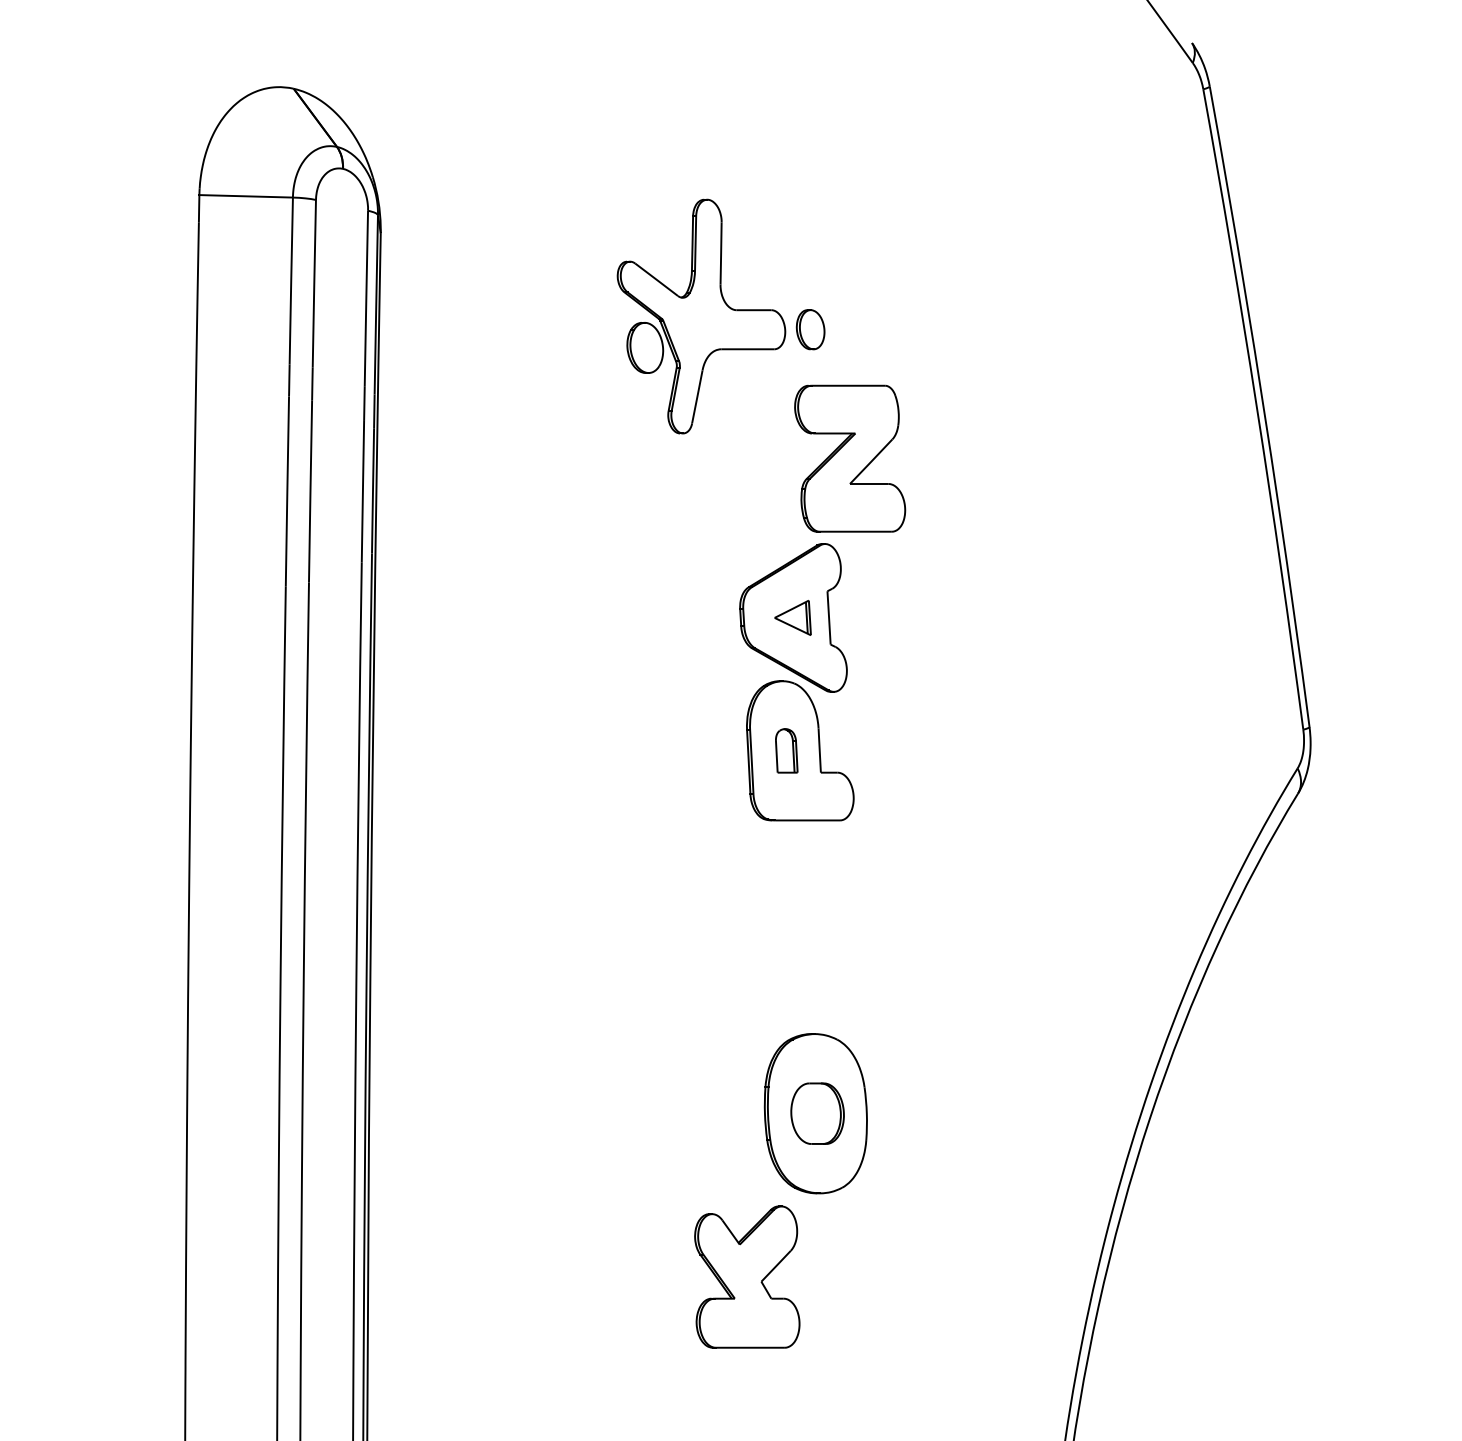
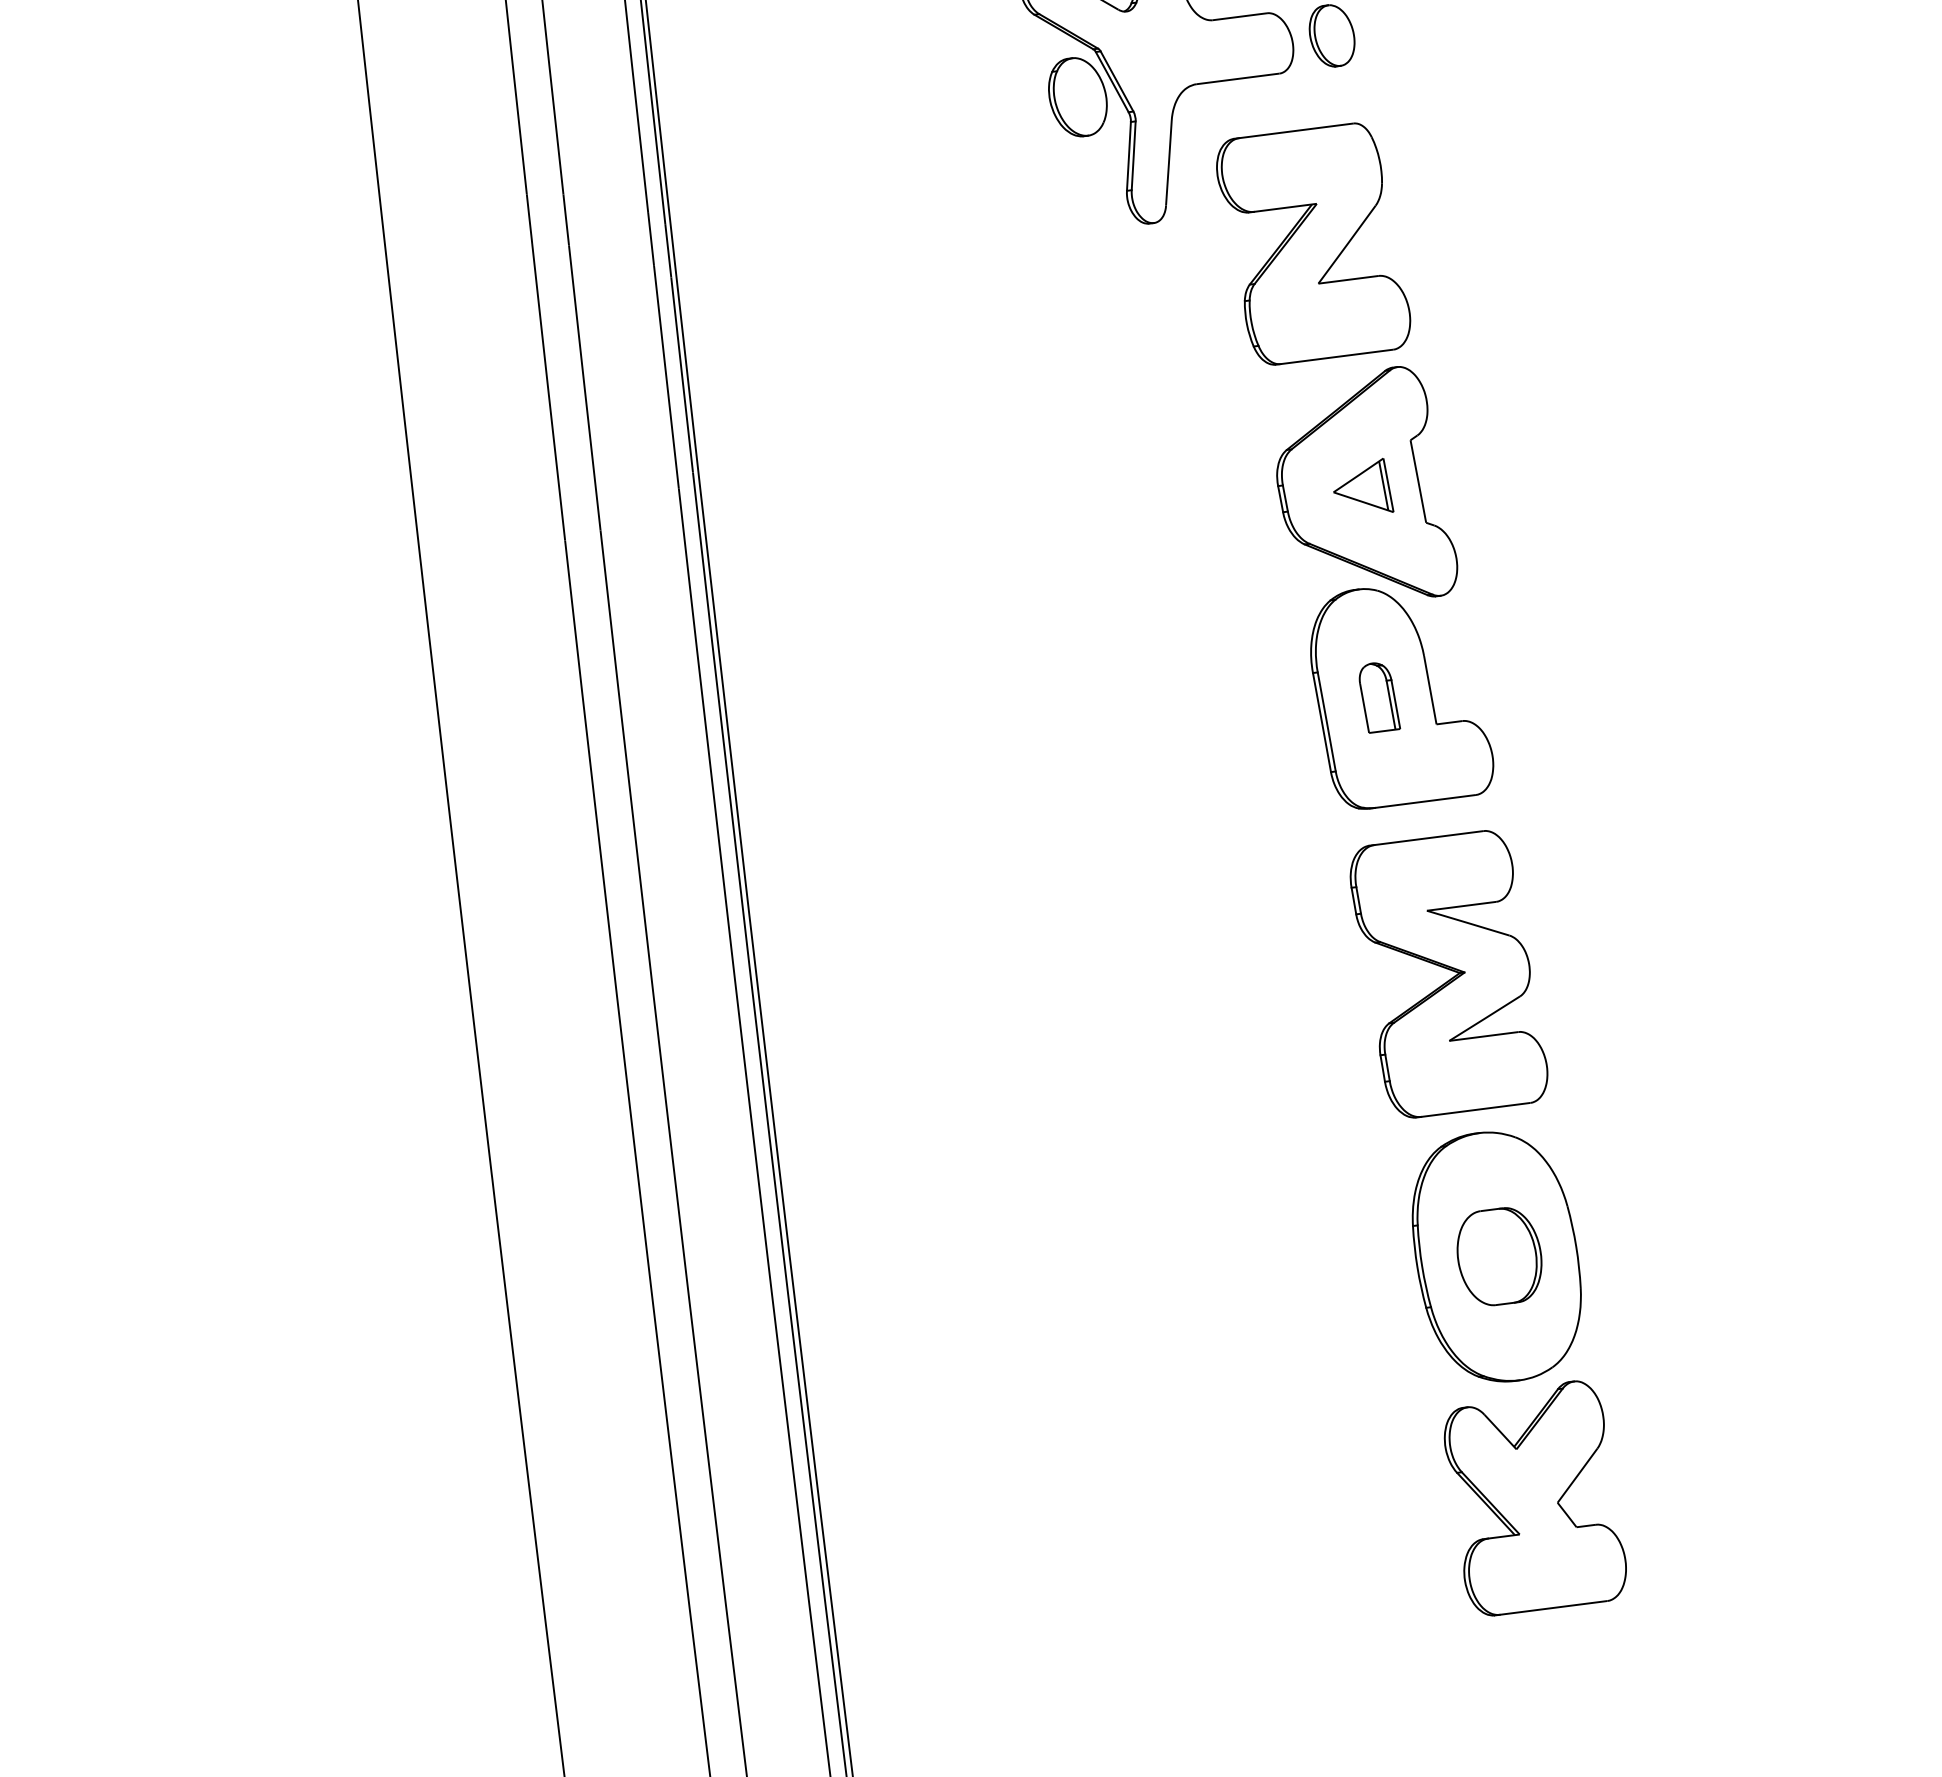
part: (850, 458) -> (1314, 243), moved
part: (808, 931) -> (1448, 974), added
part: (747, 1276) -> (1534, 1497), moved

